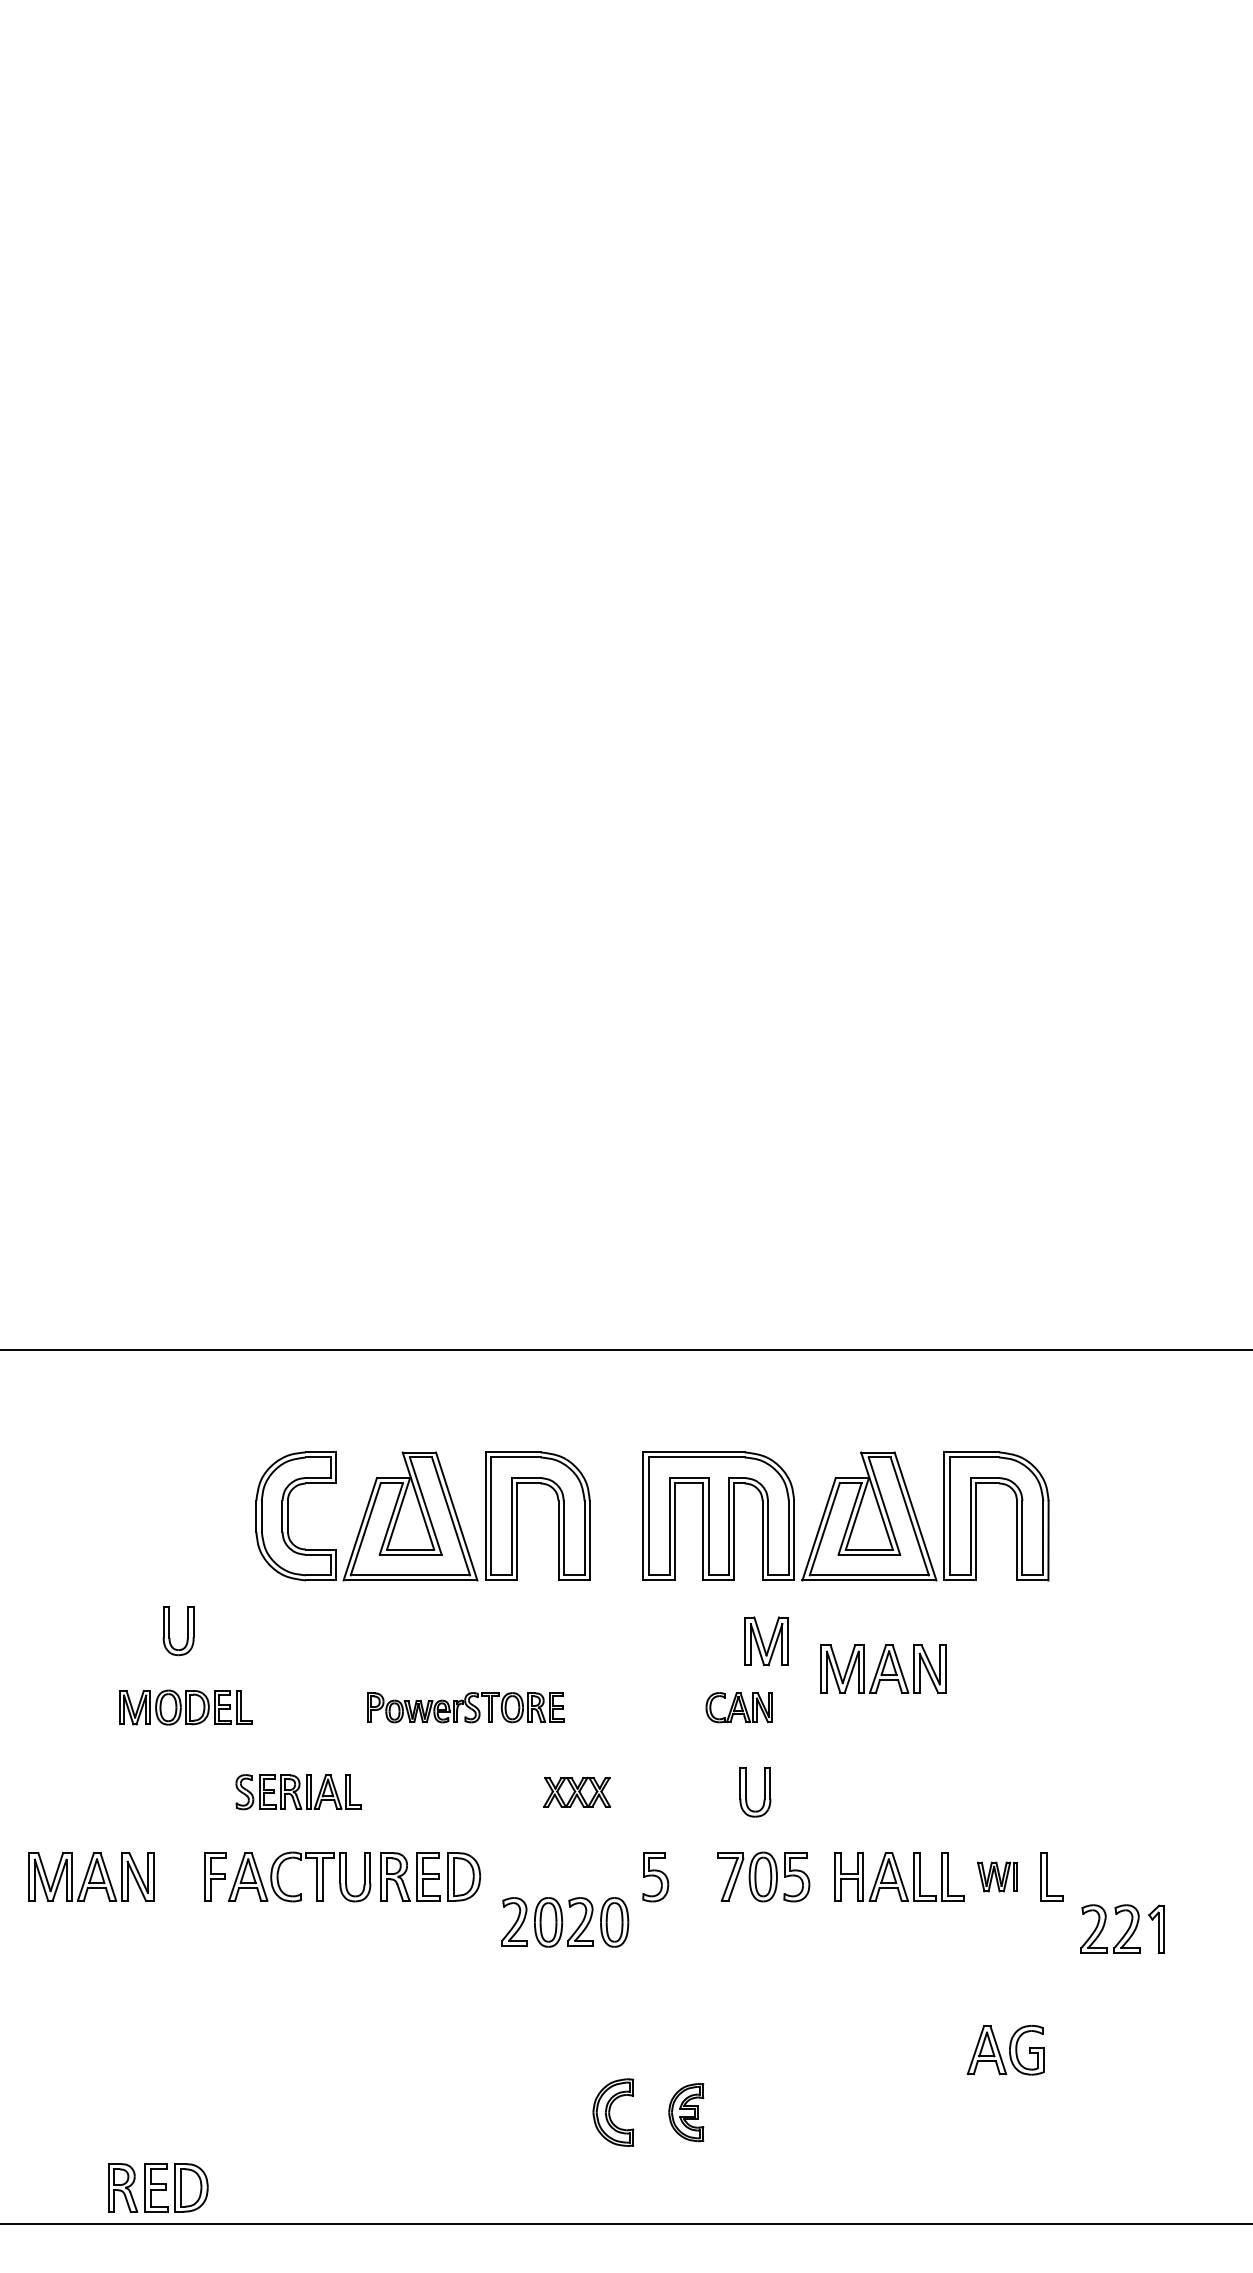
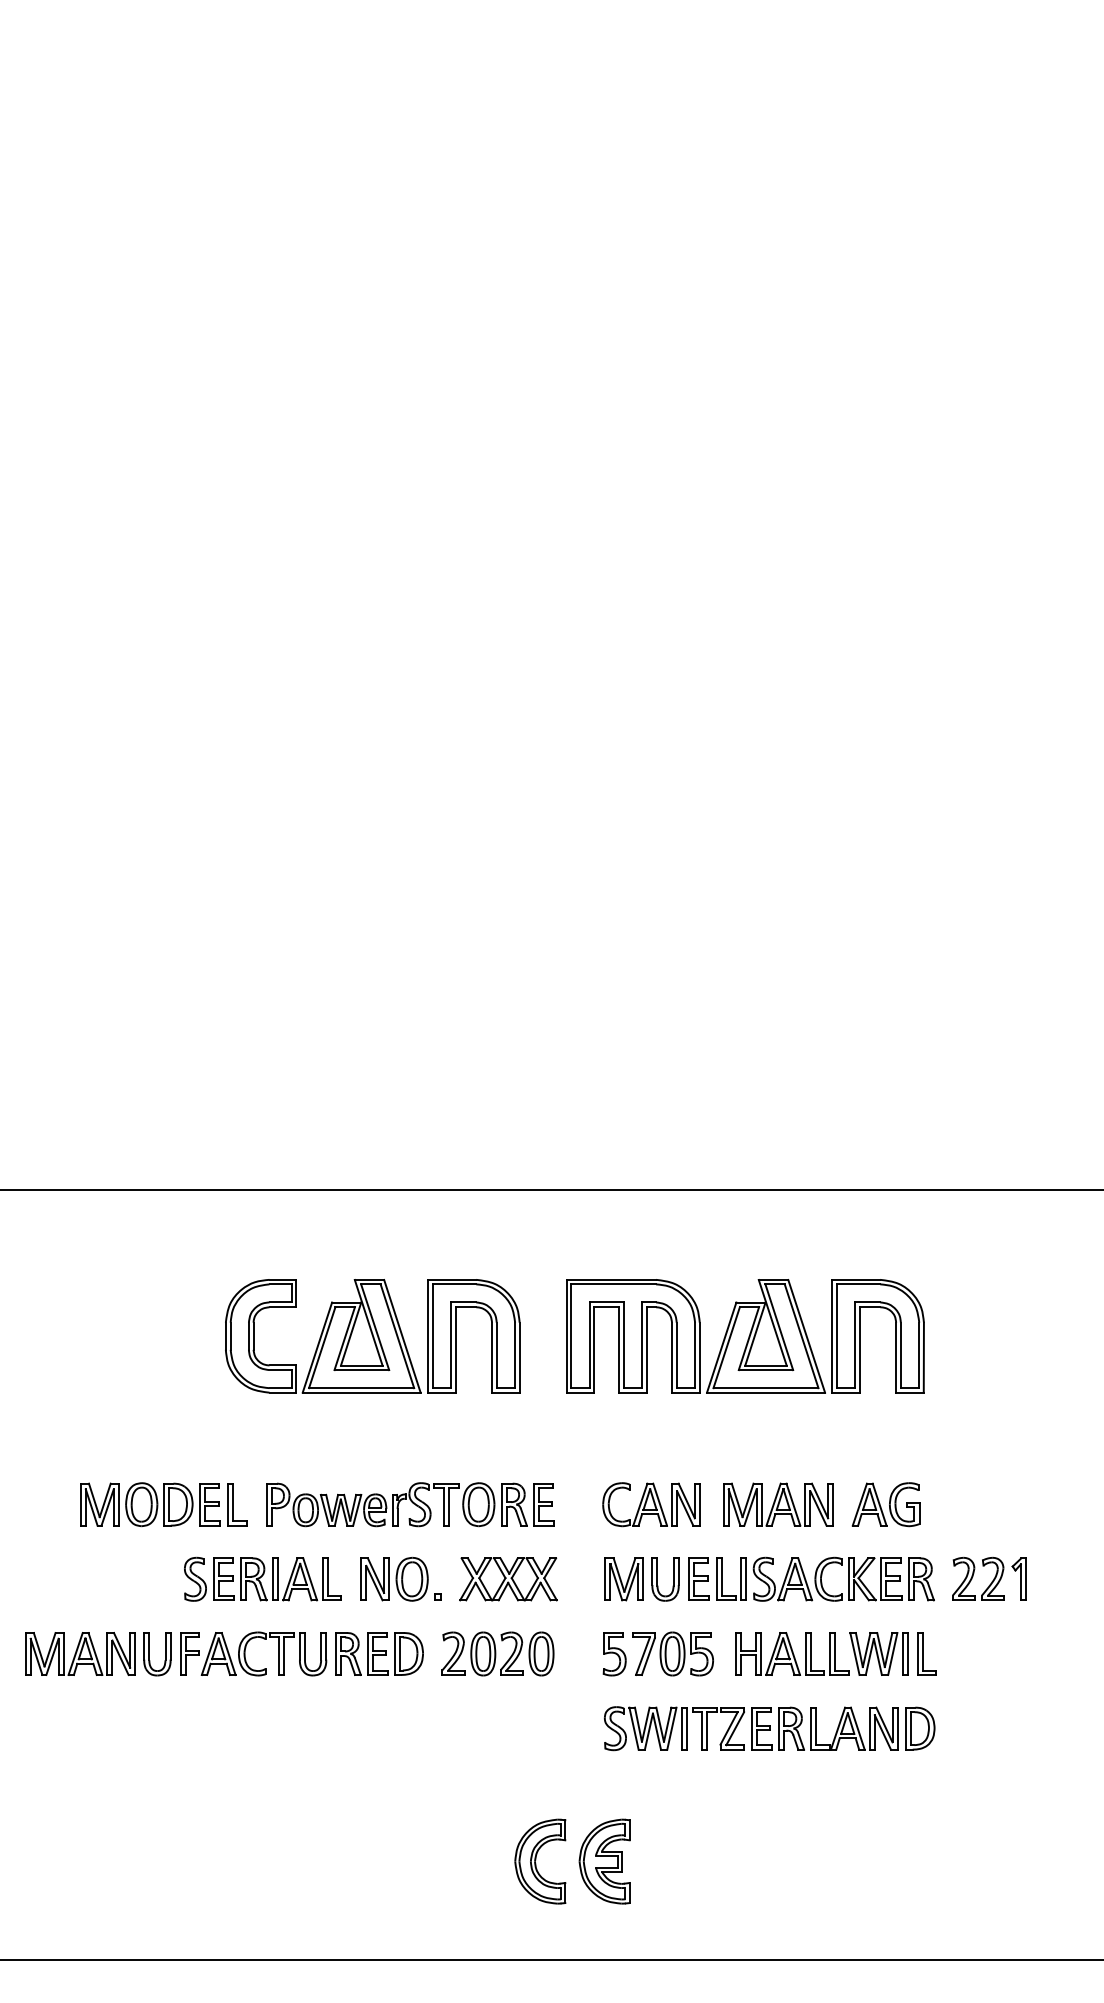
part: (169, 1631) -> (149, 1654), moved
part: (765, 1641) -> (623, 1579), moved
part: (883, 1668) -> (778, 1504), moved
part: (185, 1707) -> (163, 1504), size x1.43
part: (465, 1707) -> (410, 1504), size x1.67
part: (739, 1707) -> (651, 1504), size x1.67
part: (297, 1791) -> (262, 1578), size x1.43
part: (454, 1791) -> (400, 1578), added
part: (921, 1791) -> (811, 1578), added
part: (577, 1792) -> (508, 1579), size x1.67
part: (997, 1876) -> (878, 1653), size x1.67
part: (655, 1877) -> (614, 1654), moved
part: (564, 1921) -> (497, 1653), moved
part: (1123, 1928) -> (989, 1578), moved
part: (873, 1961) -> (769, 1728), added
part: (1004, 2050) -> (885, 1504), moved
part: (613, 2112) -> (540, 1861), size x1.43
part: (686, 2112) -> (604, 1861), size x1.67
part: (158, 2187) -> (139, 1927), removed

